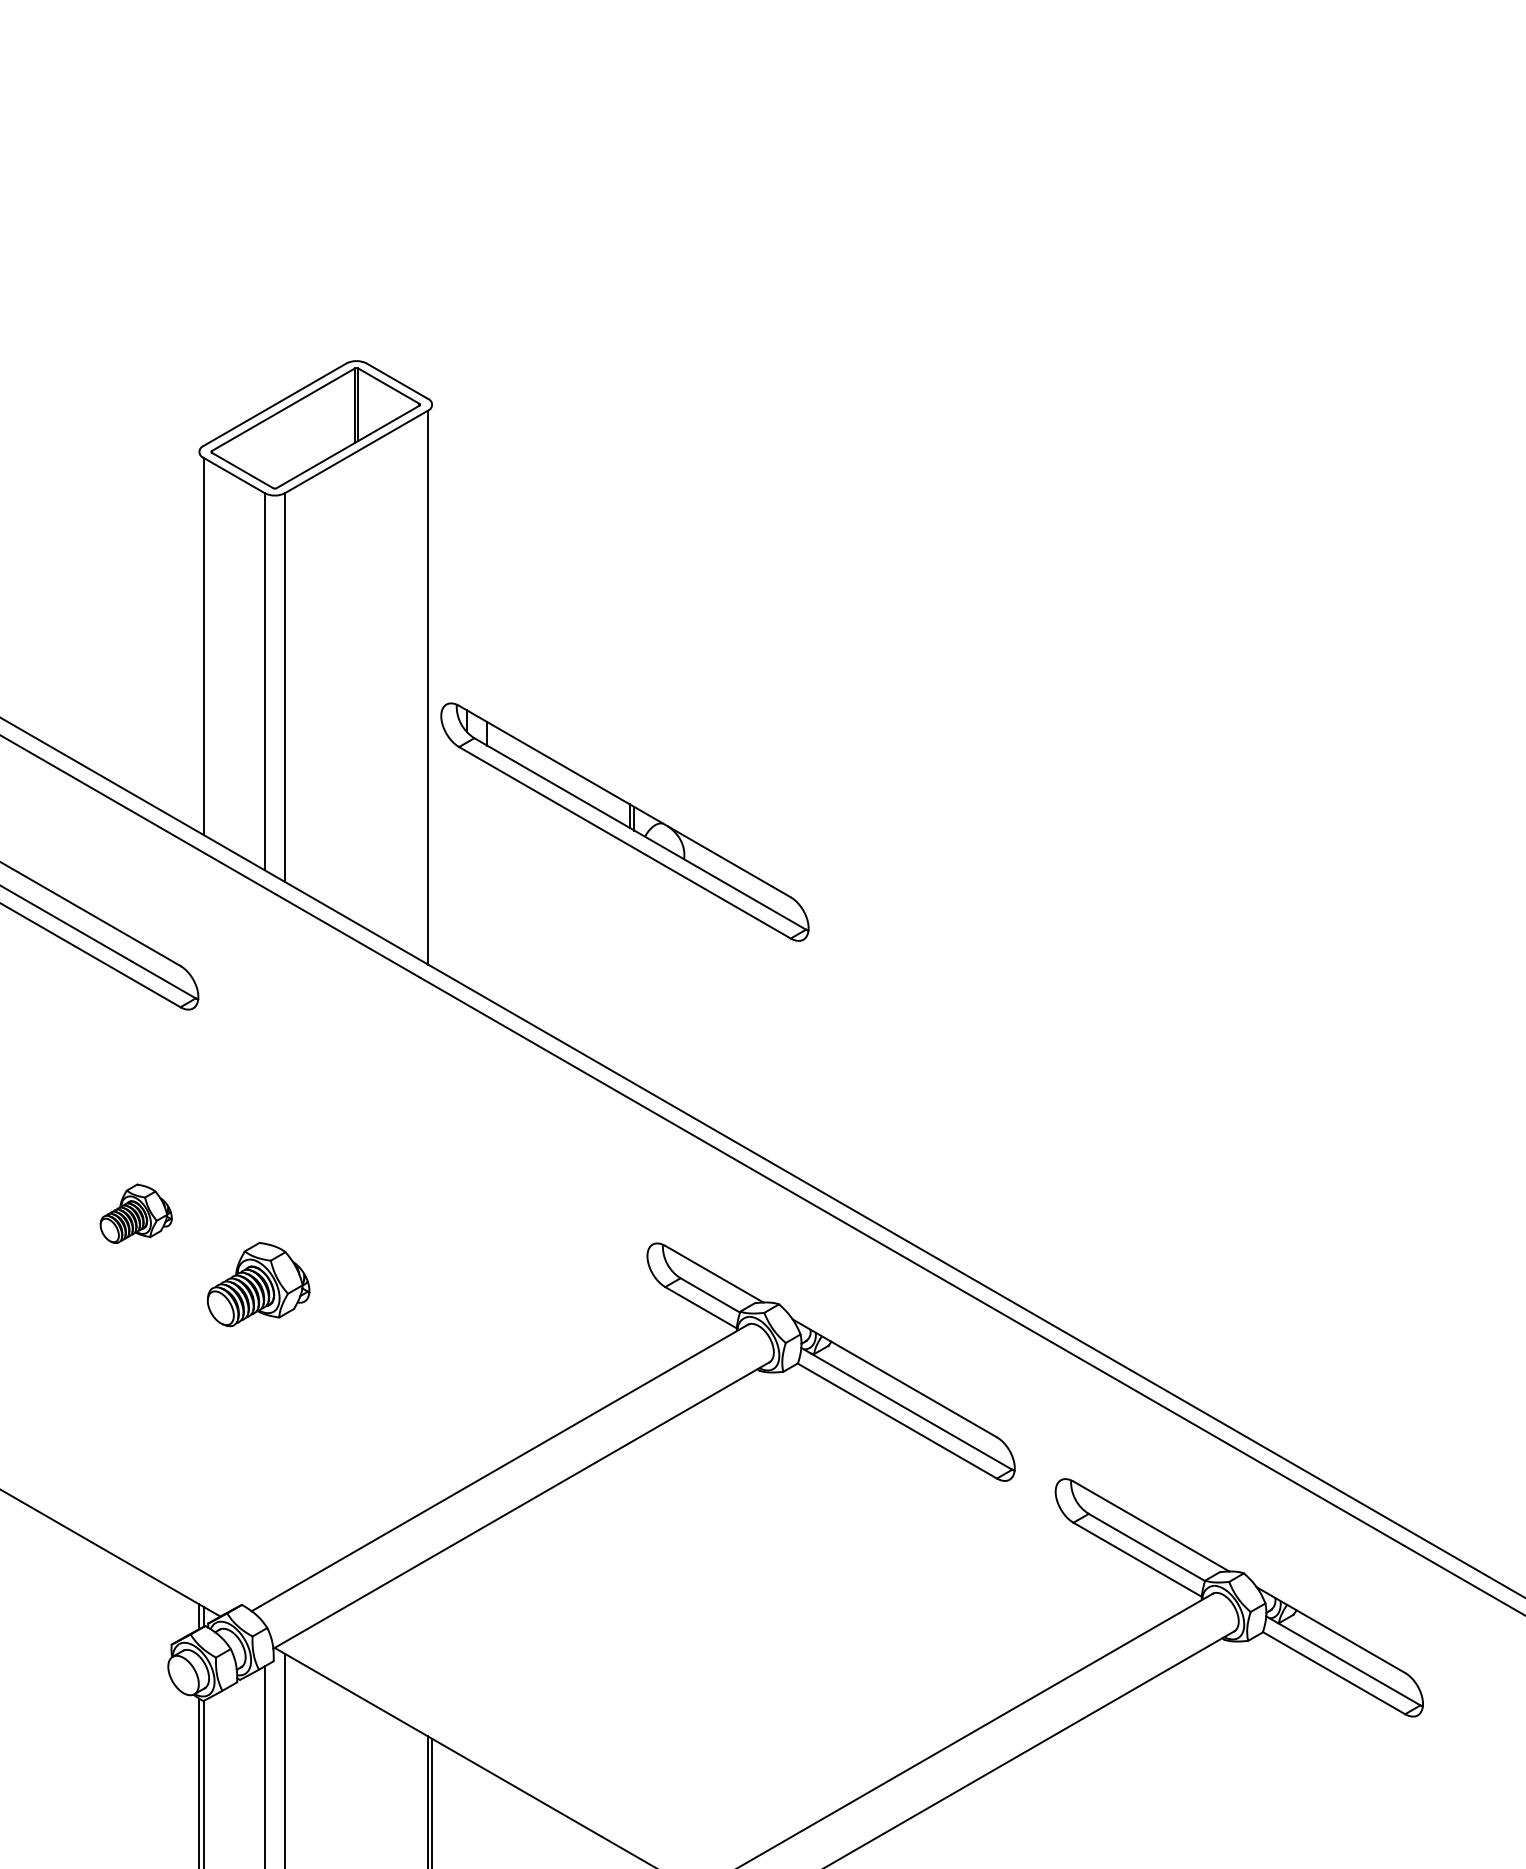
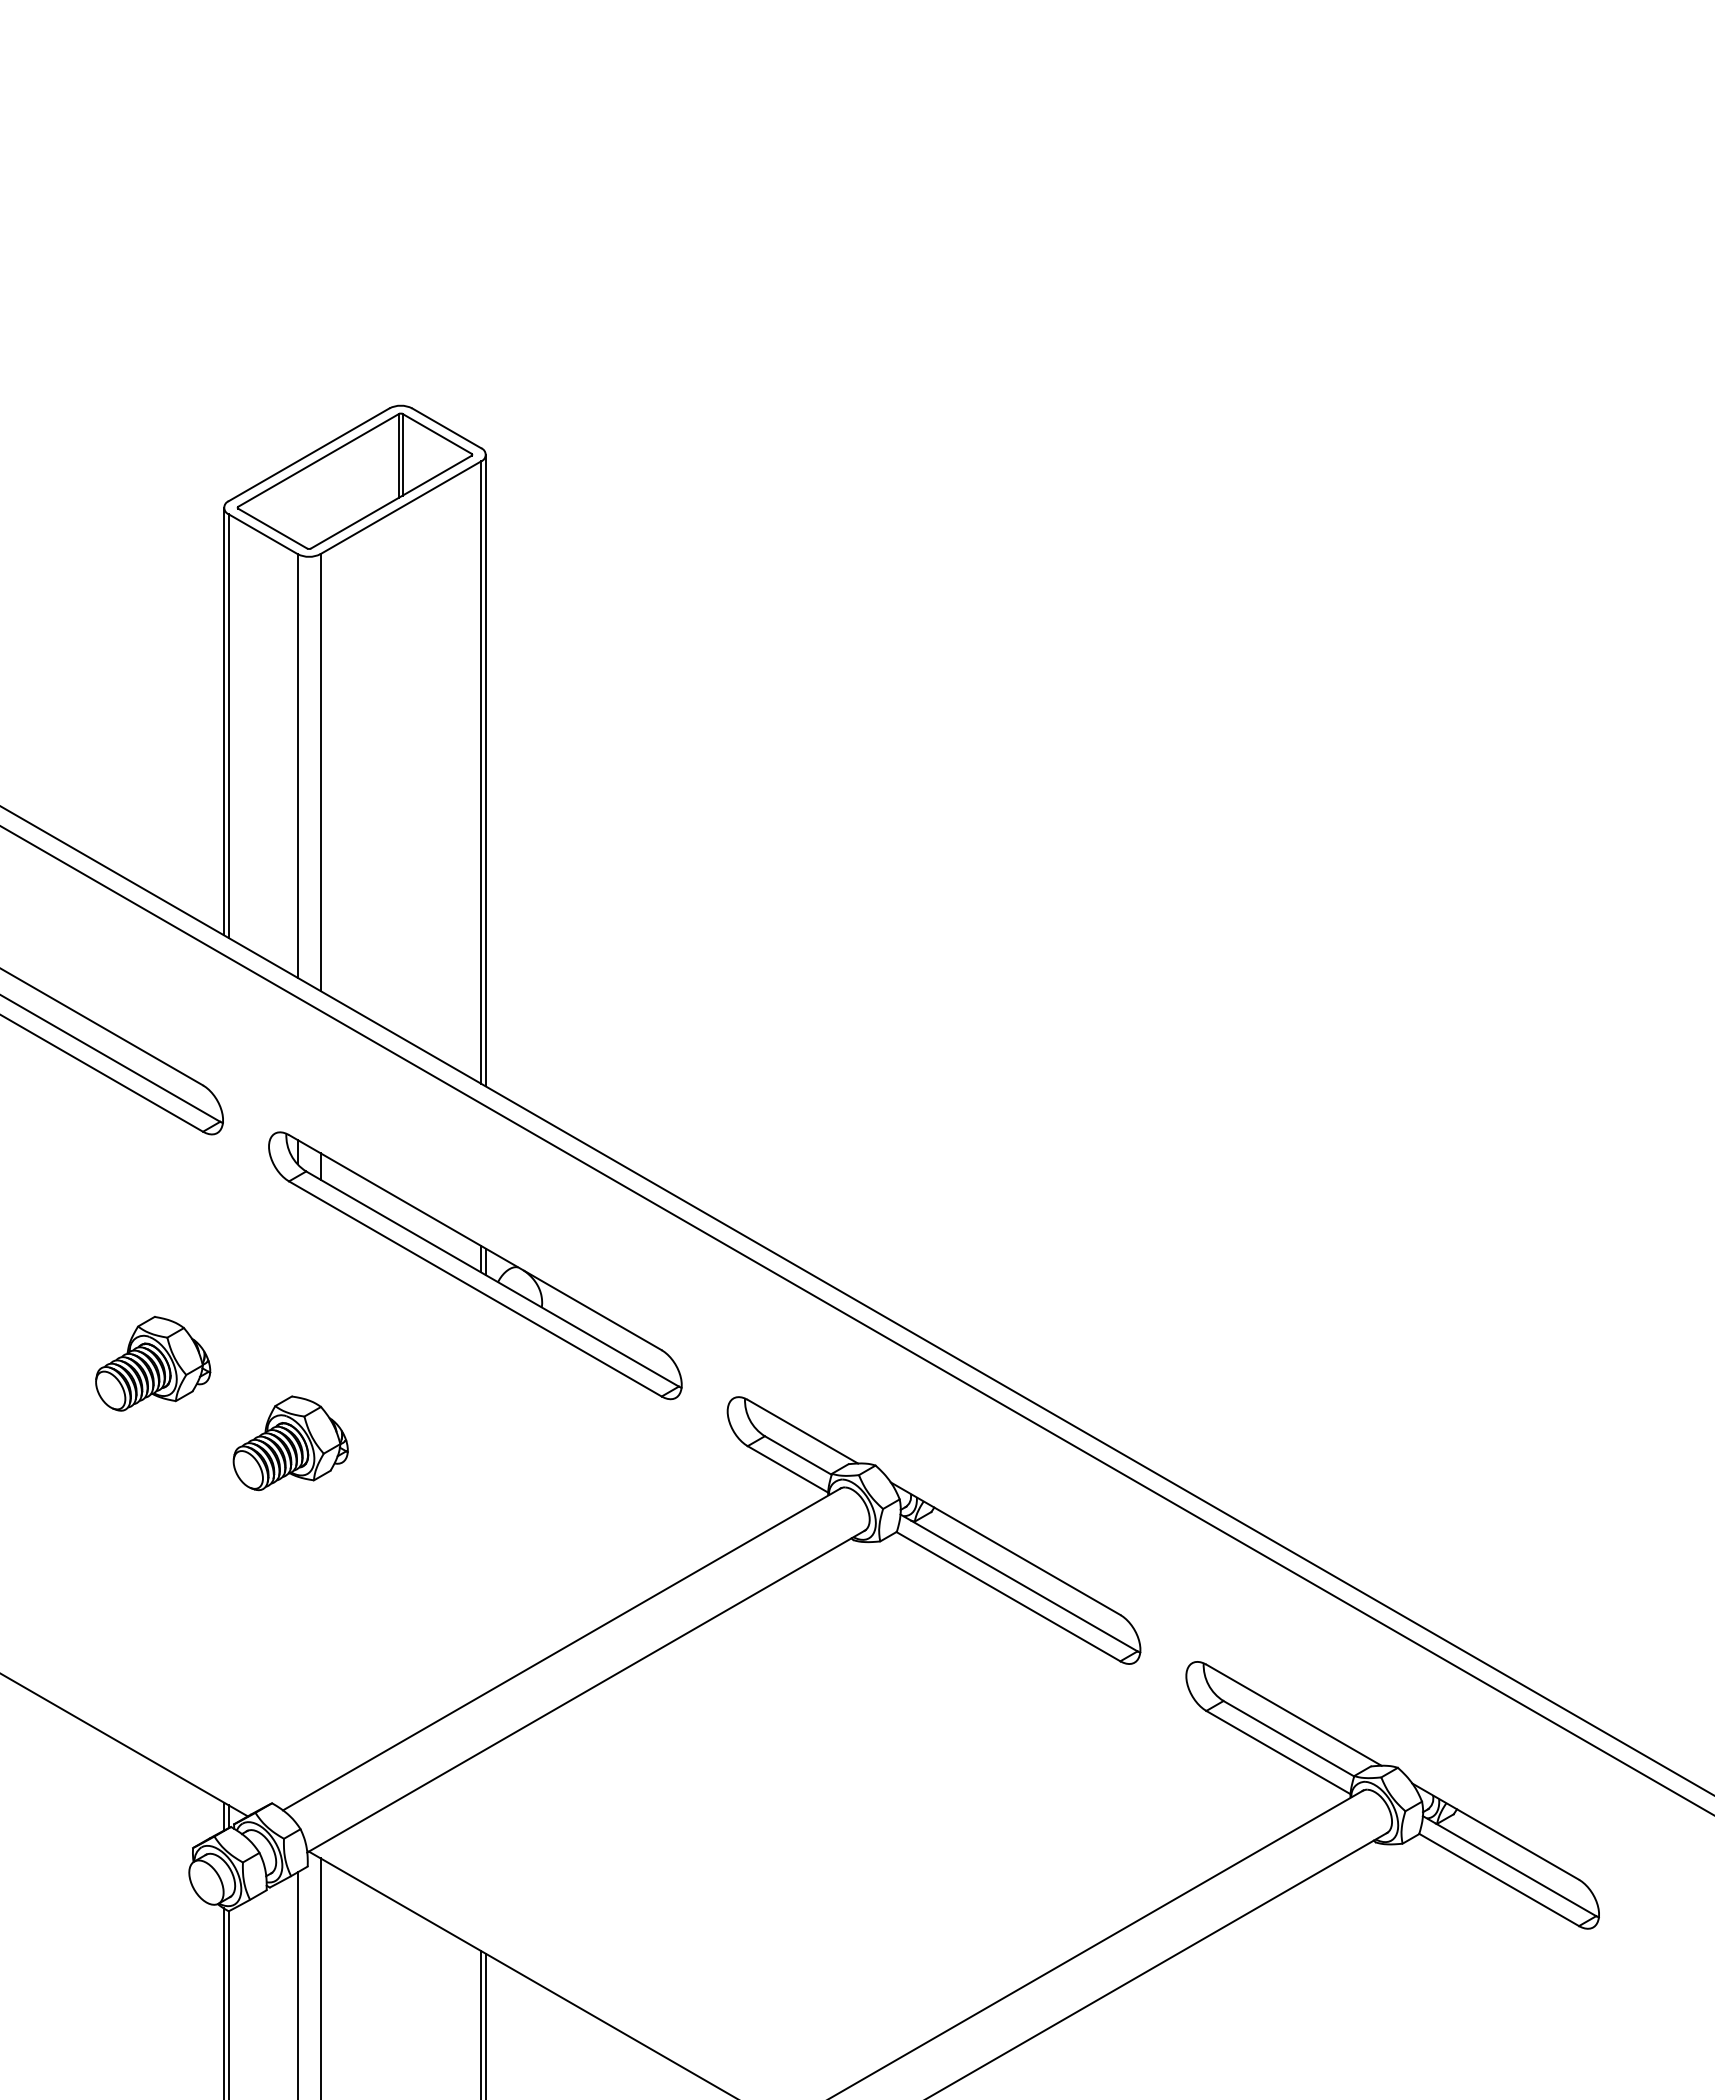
line: (199, 642) -> (224, 721), added
line: (431, 685) -> (485, 770), added
part: (625, 821) -> (475, 1265), moved
part: (136, 1213) -> (153, 1363), size x1.43

